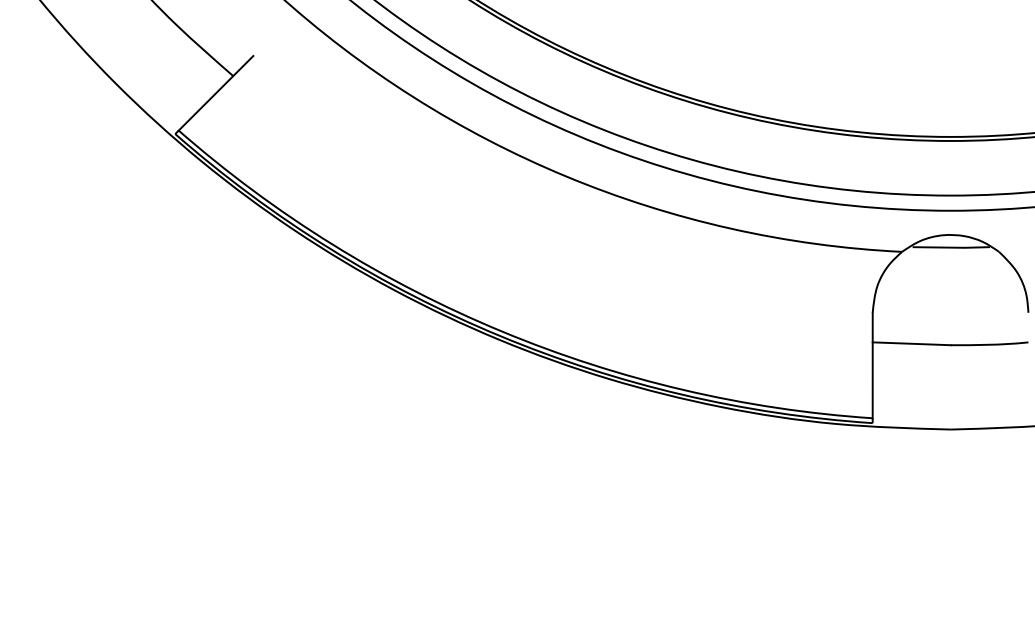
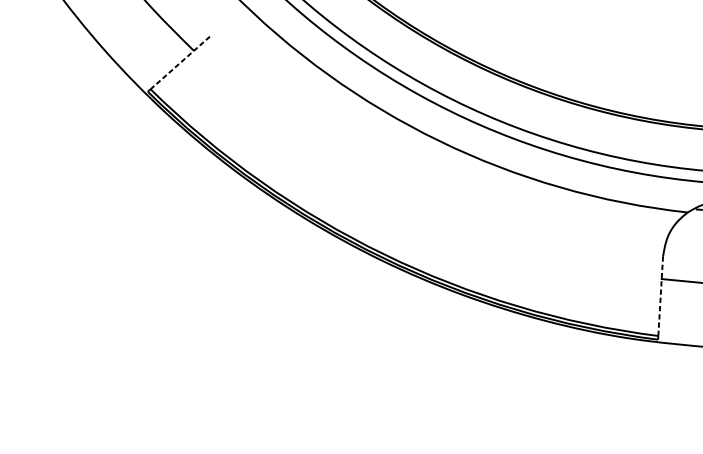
line: (216, 93) -> (180, 63), solid -> dashed
line: (872, 365) -> (660, 296), solid -> dashed

